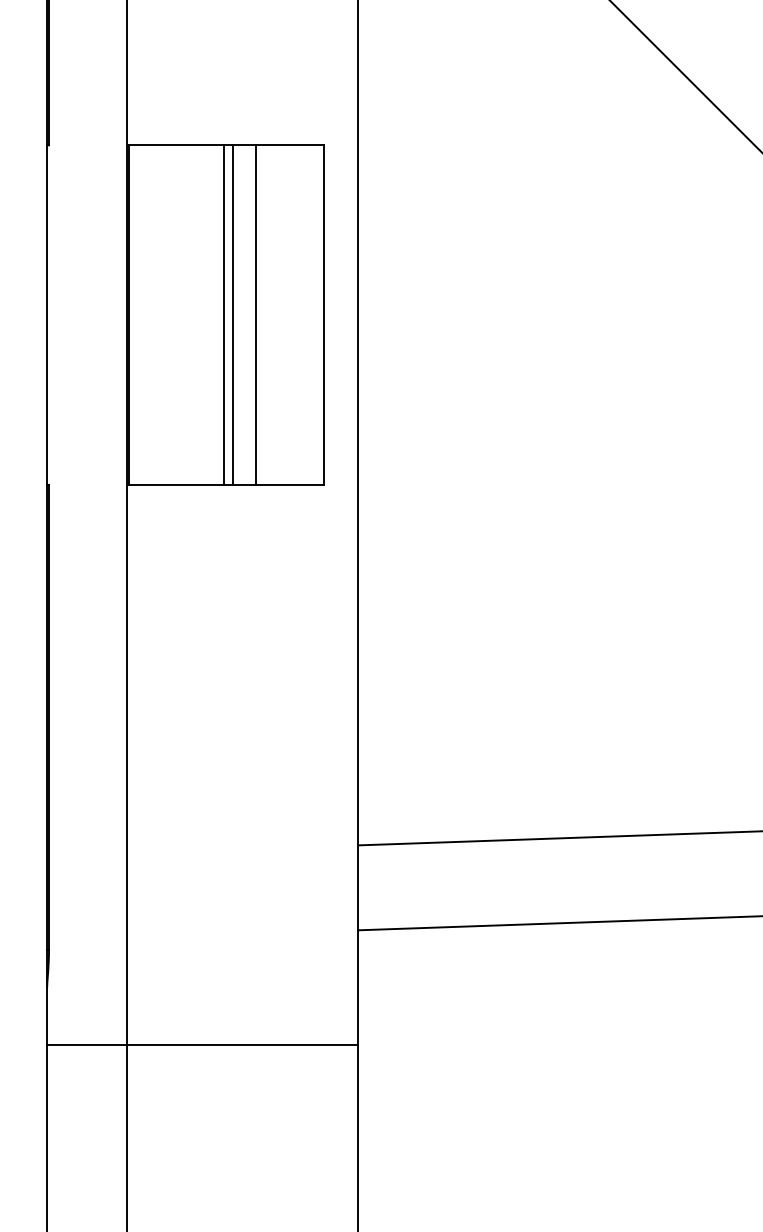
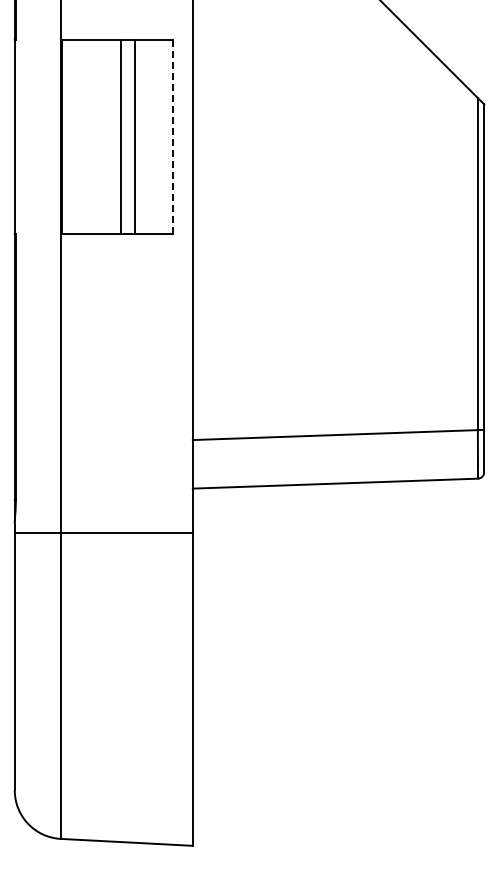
line: (224, 314) -> (116, 136), removed
line: (324, 316) -> (173, 137), solid -> dashed
line: (202, 1045) -> (103, 533), moved

